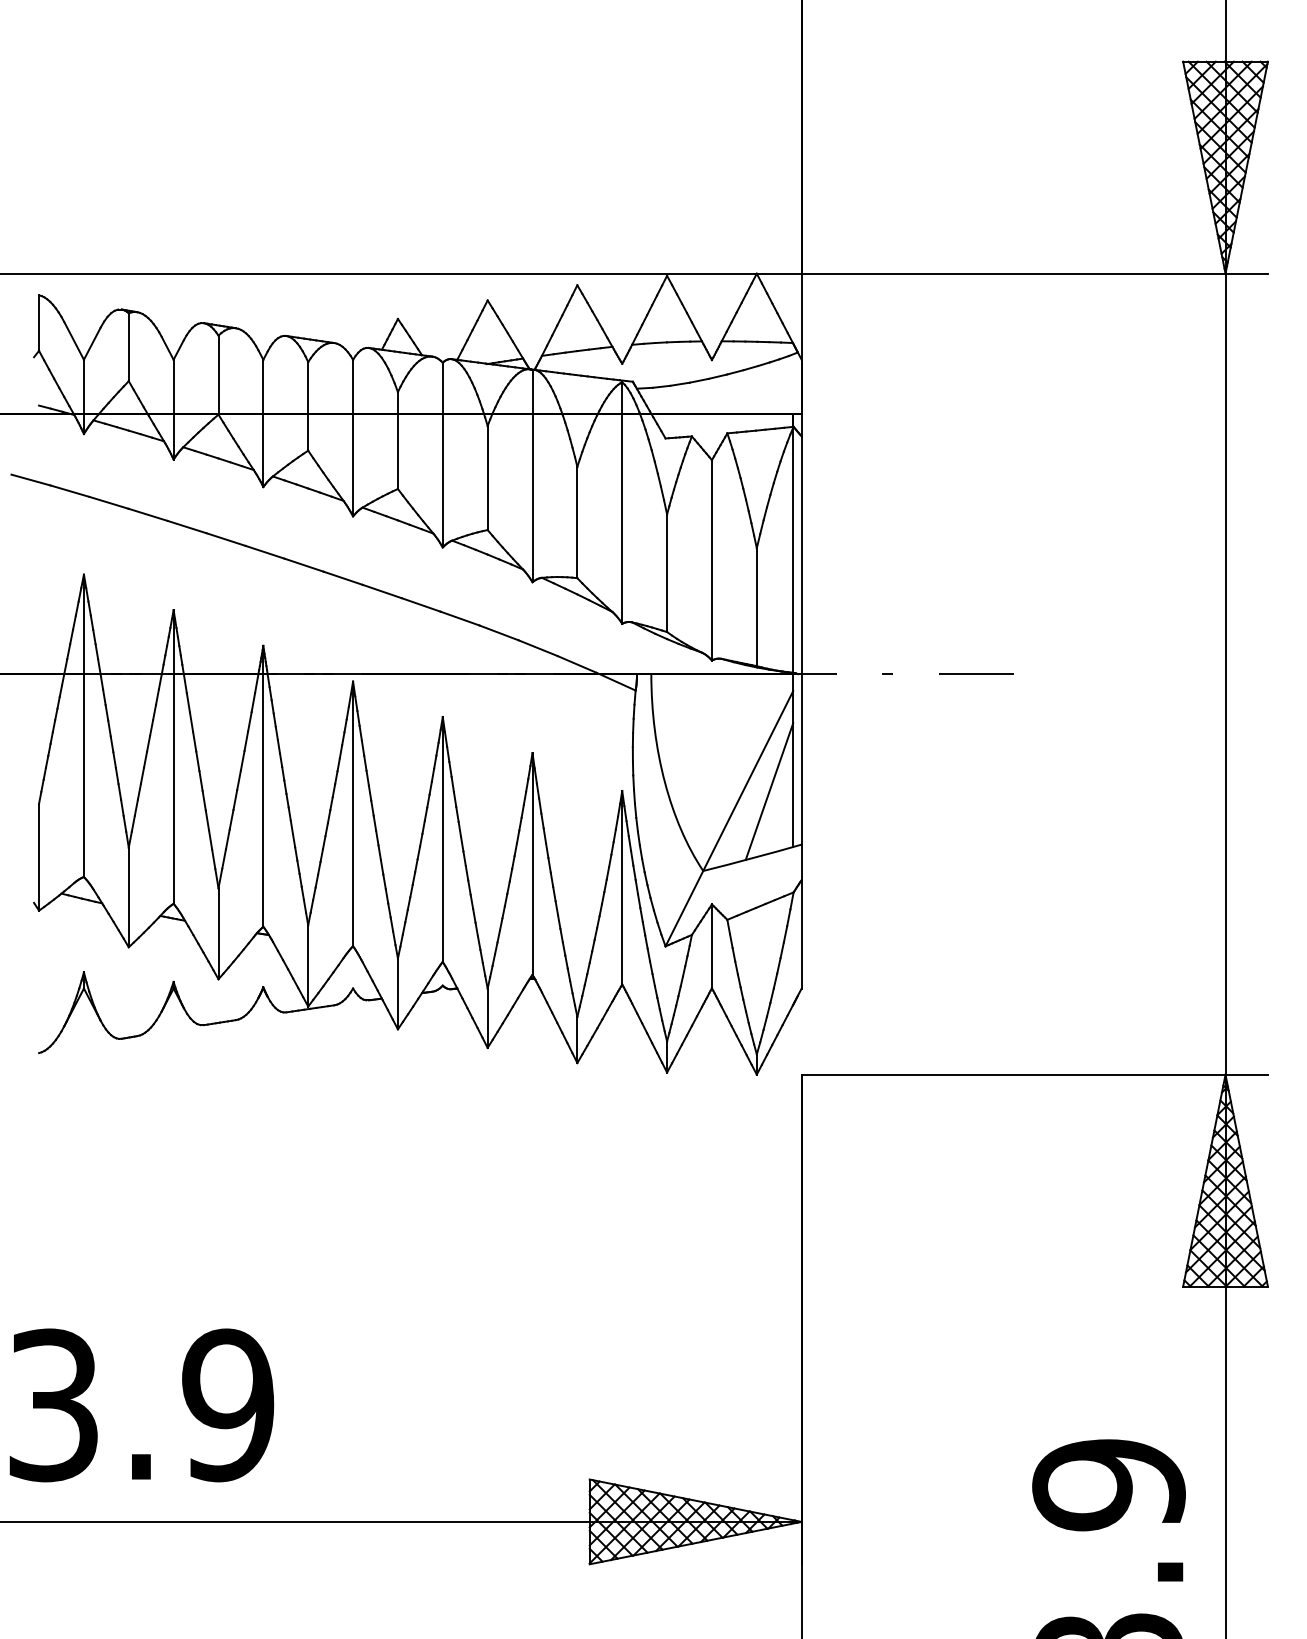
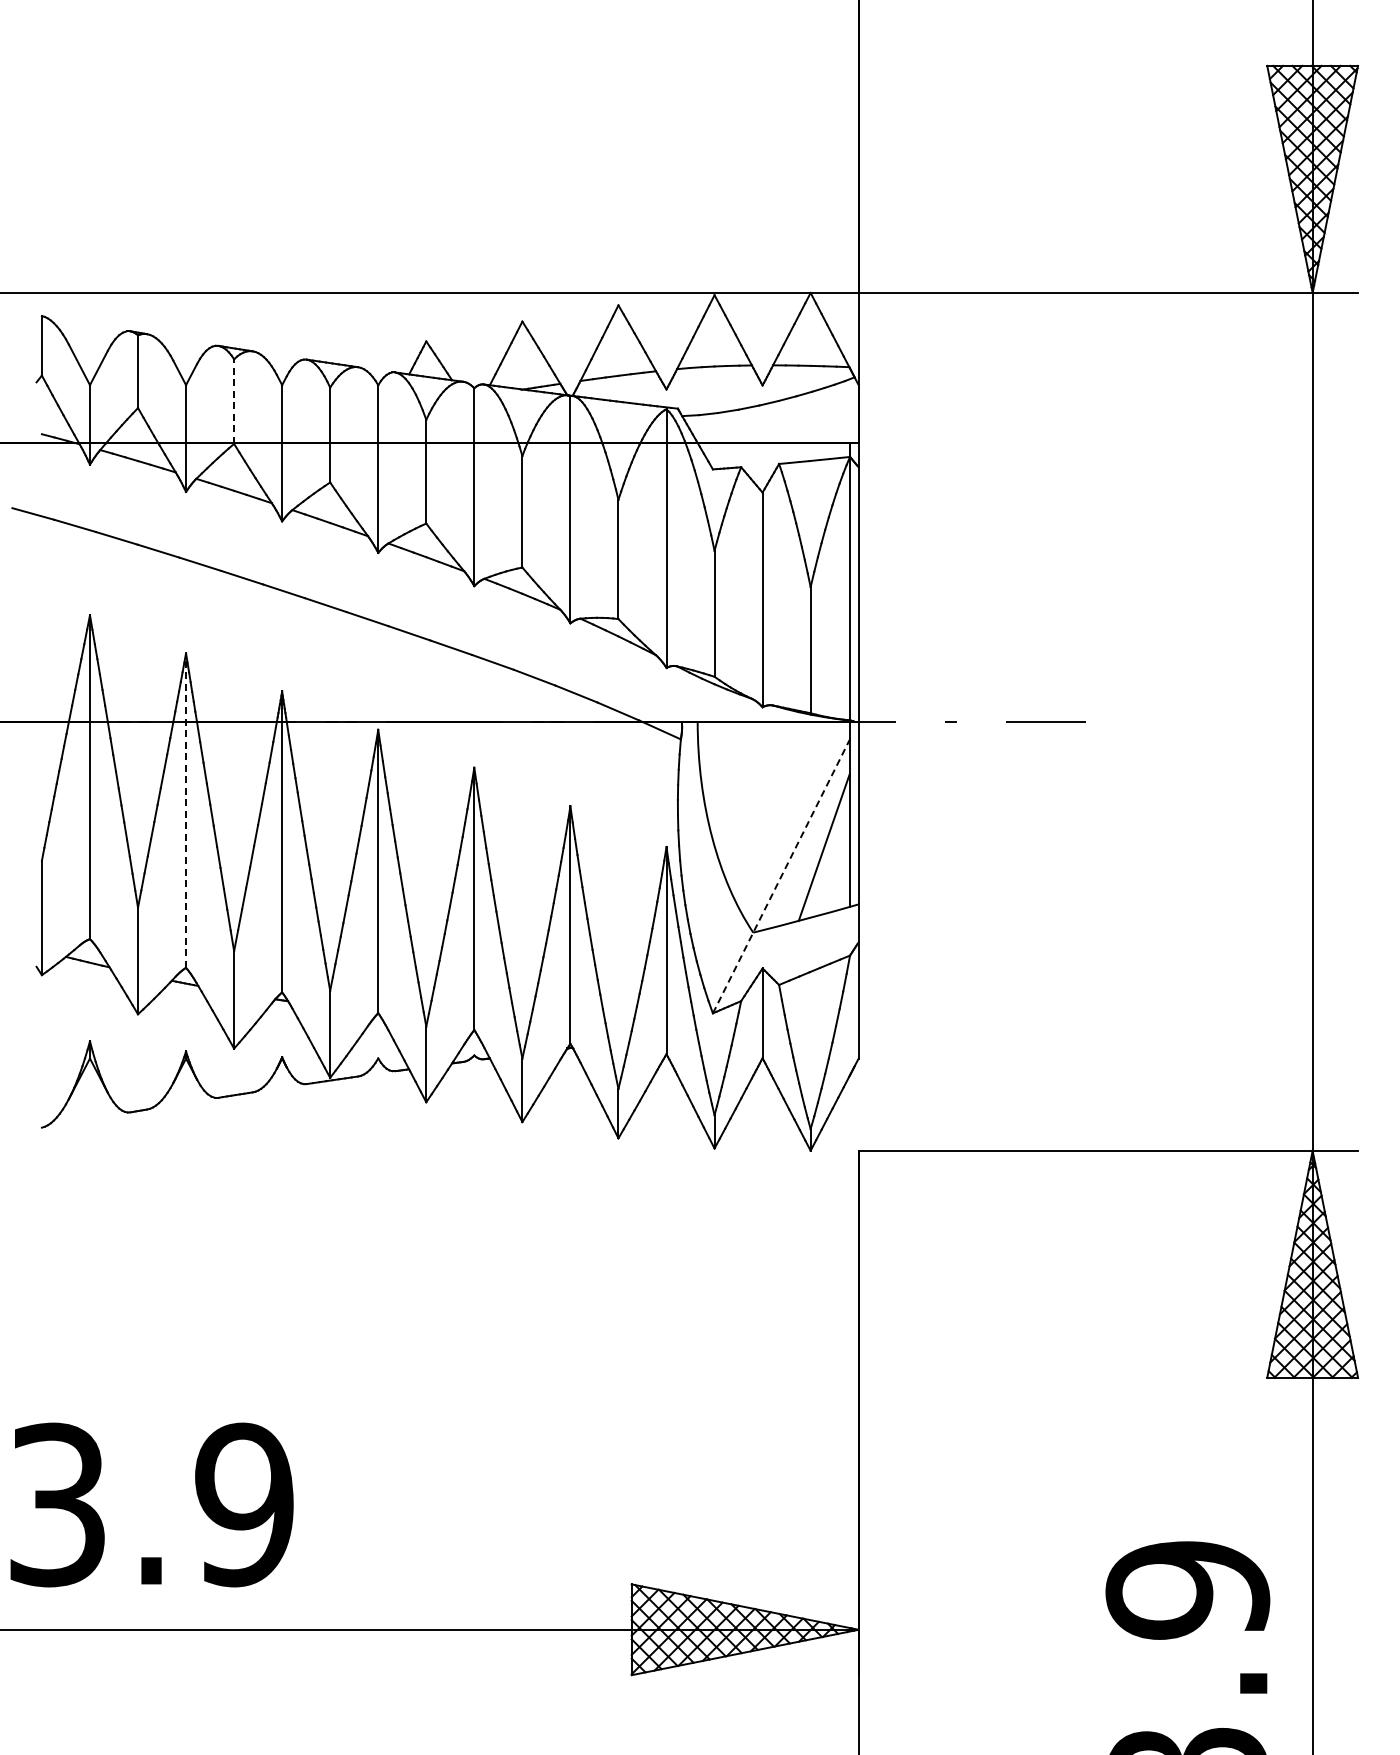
line: (218, 375) -> (234, 401), solid -> dashed
line: (174, 756) -> (186, 810), solid -> dashed
line: (729, 818) -> (781, 876), solid -> dashed

